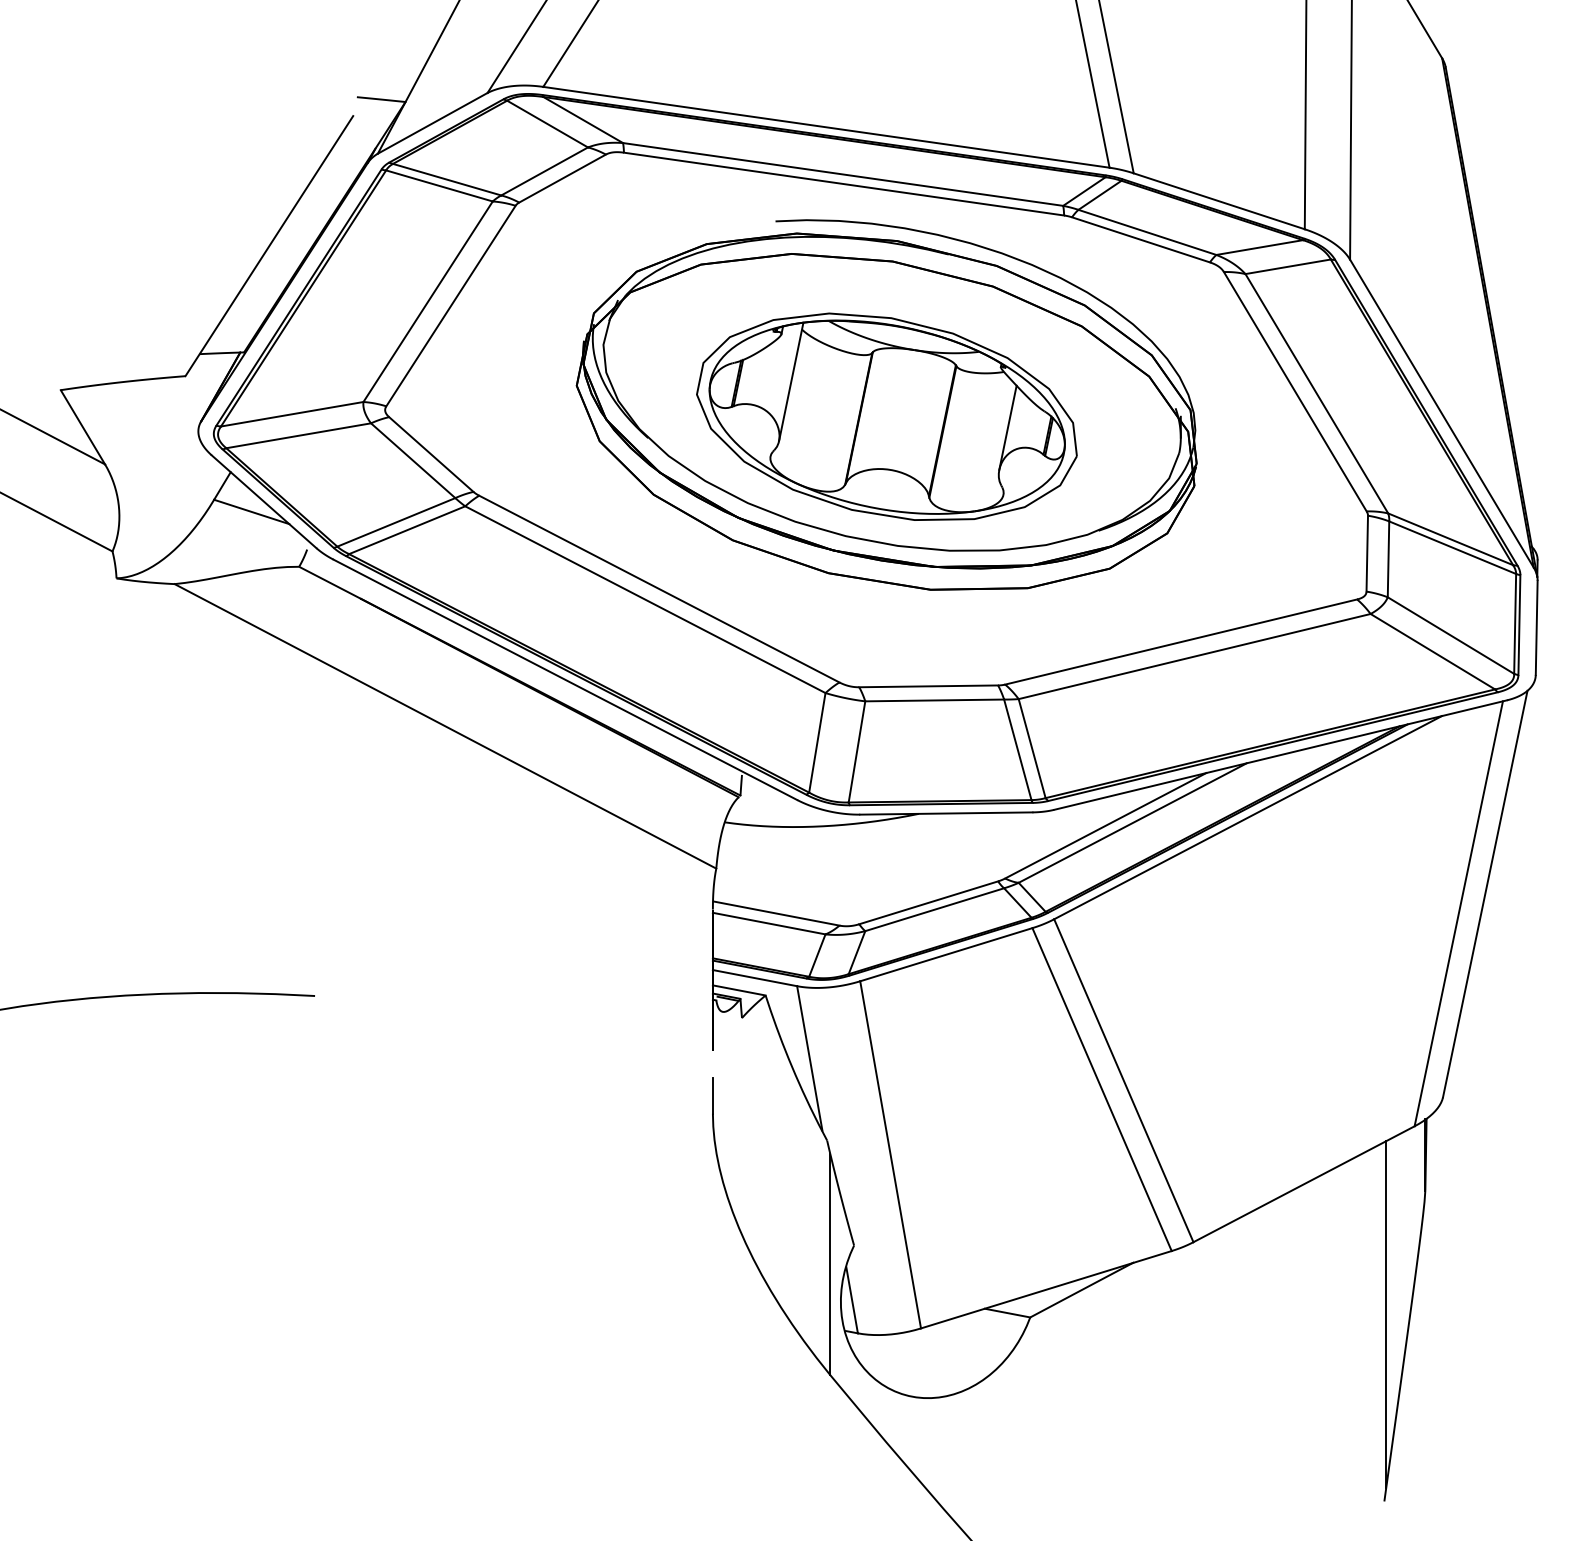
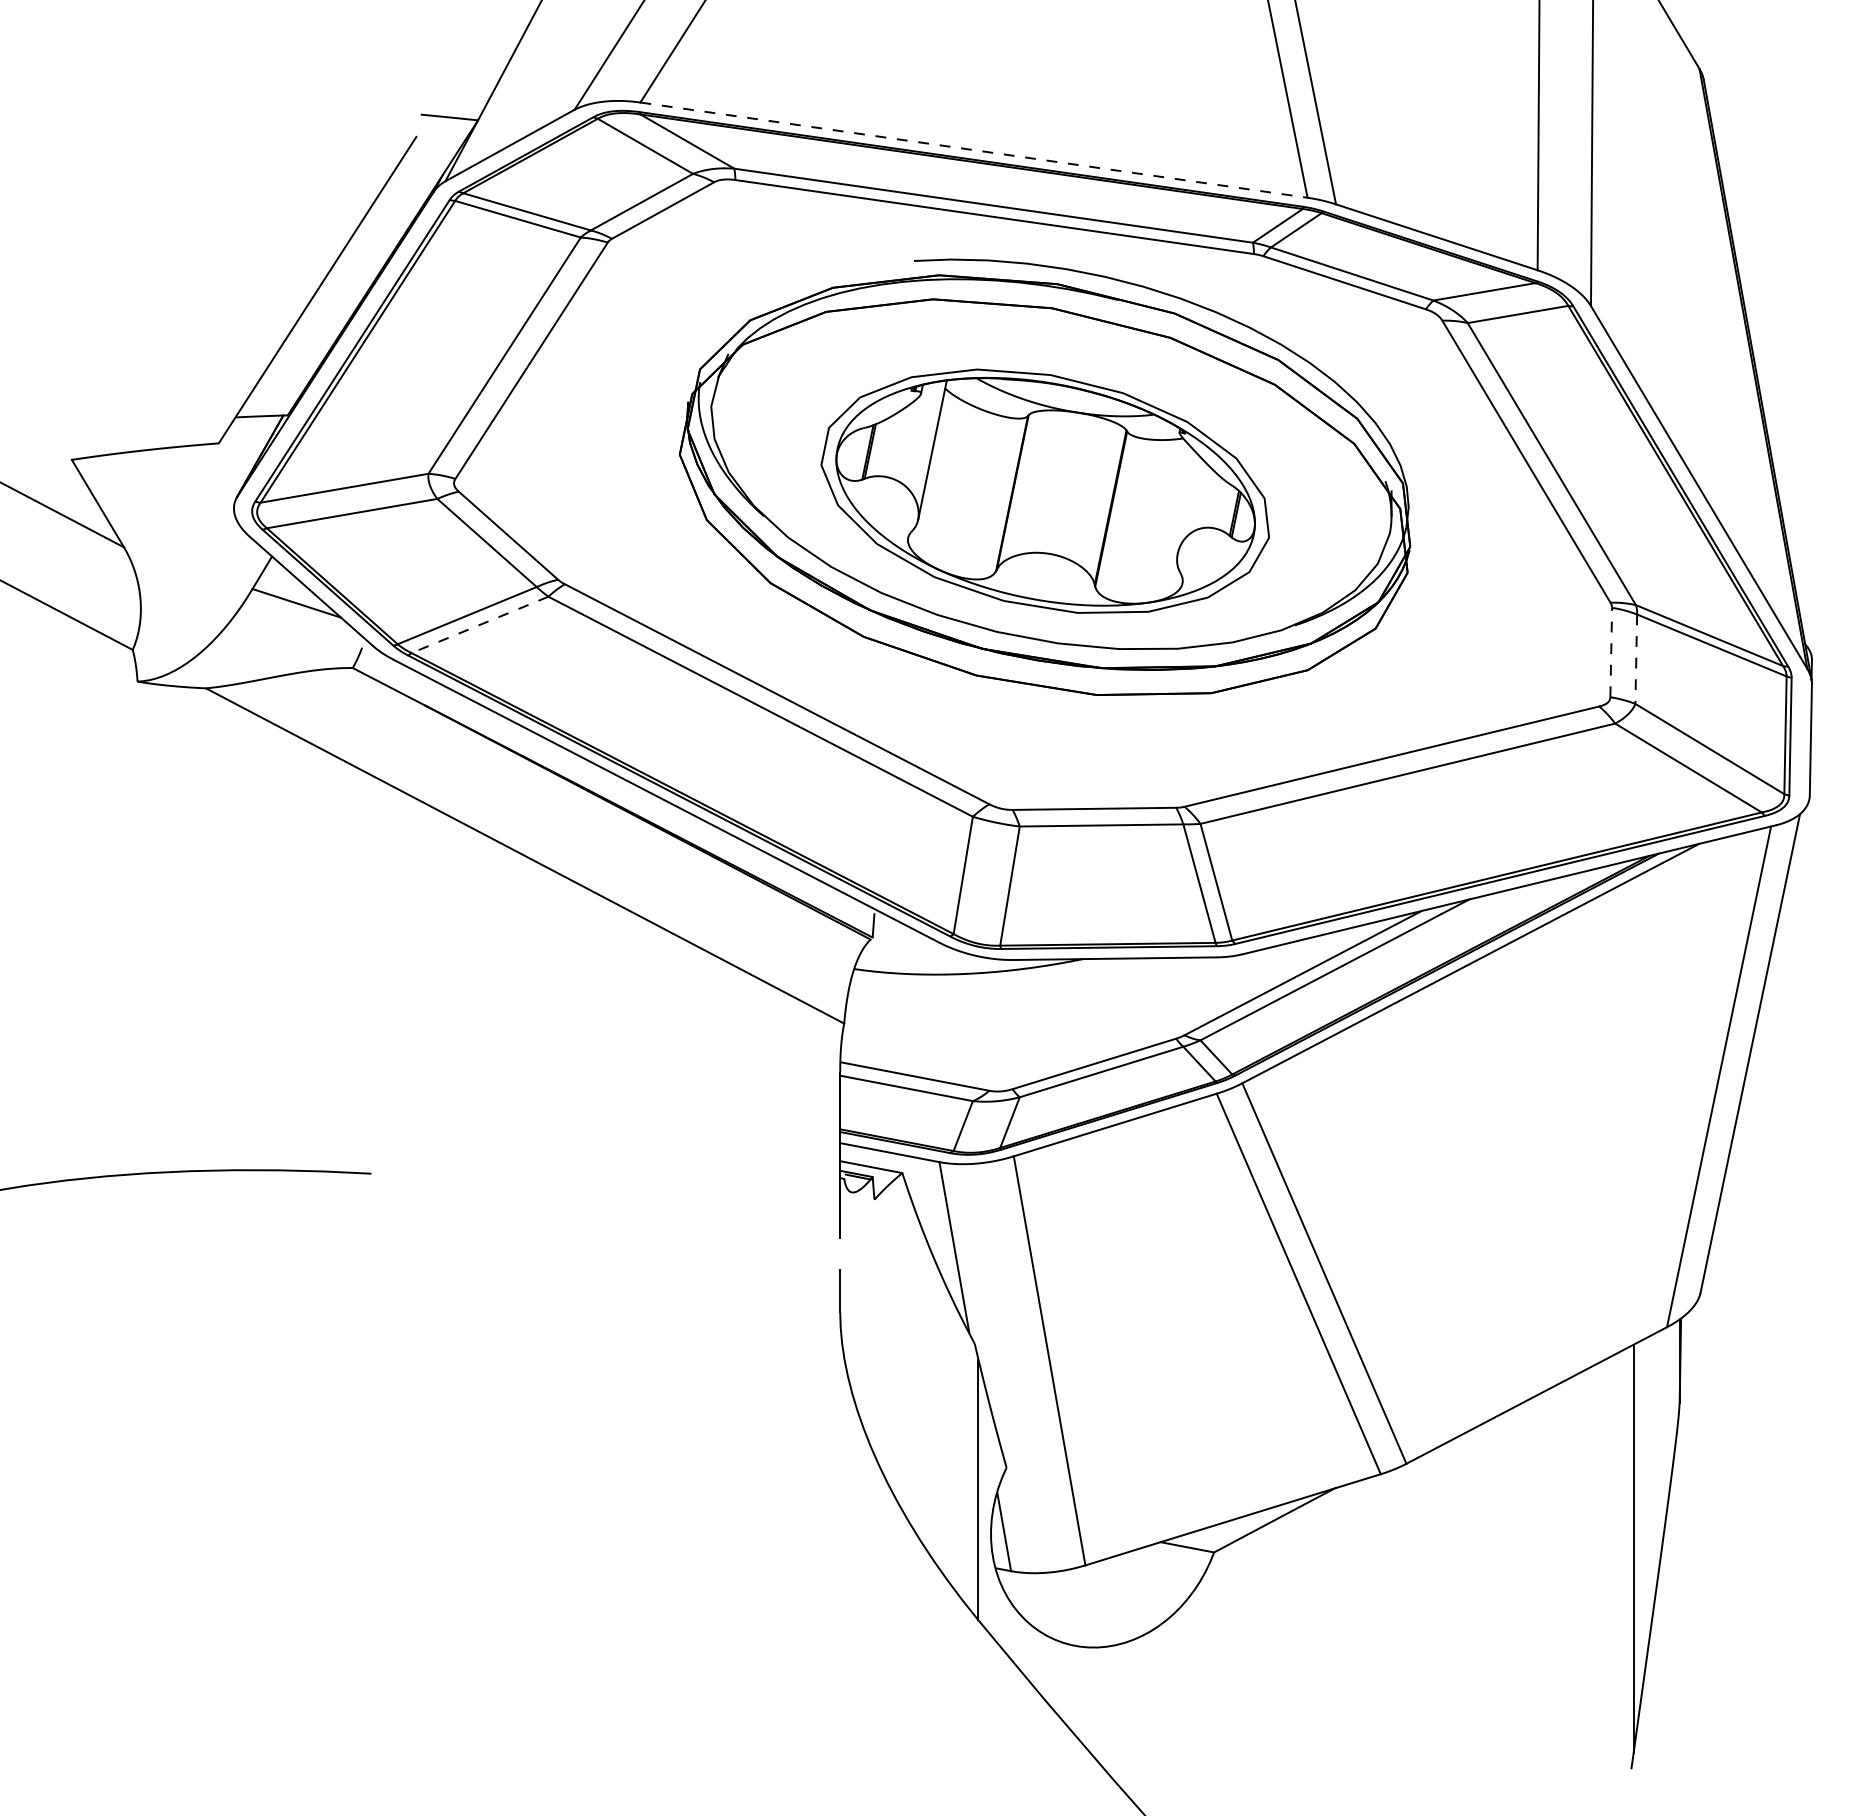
line: (826, 127) -> (973, 150), solid -> dashed
line: (1007, 427) -> (1187, 503), removed
line: (406, 530) -> (479, 625), solid -> dashed
line: (1367, 553) -> (1611, 652), solid -> dashed
line: (1388, 559) -> (1636, 659), solid -> dashed

